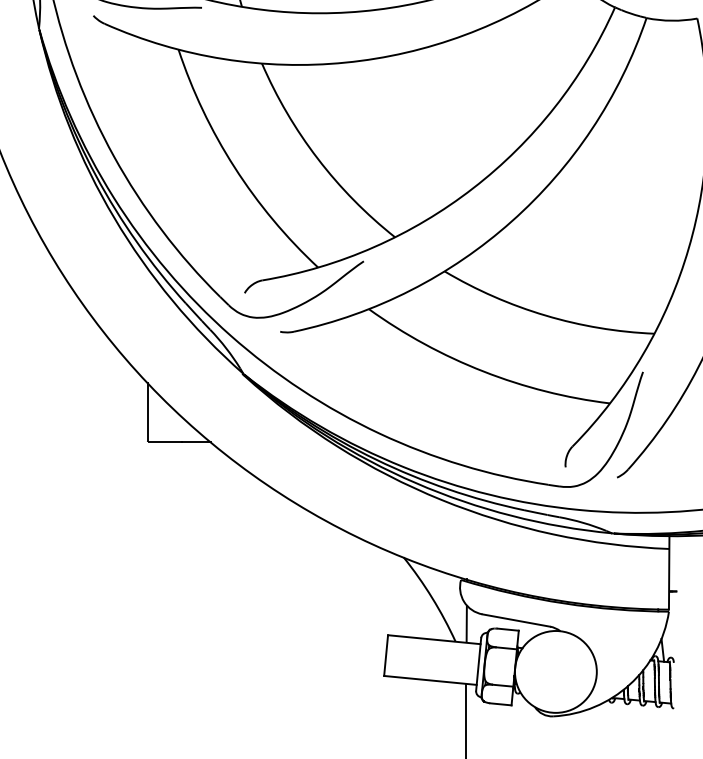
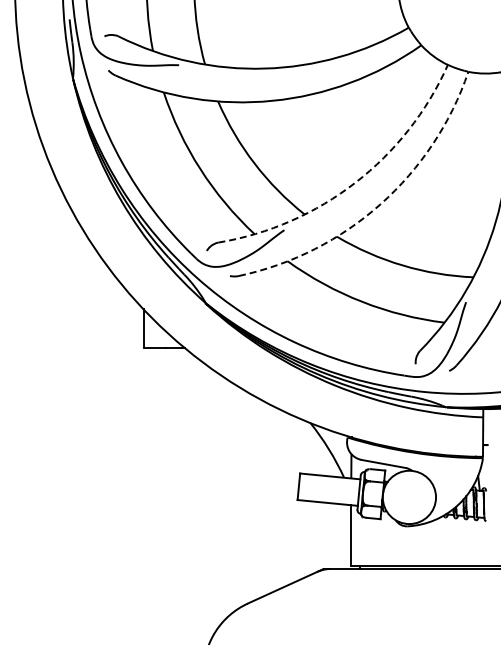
arc: (473, 188) -> (355, 182), solid -> dashed
arc: (511, 221) -> (380, 204), solid -> dashed

